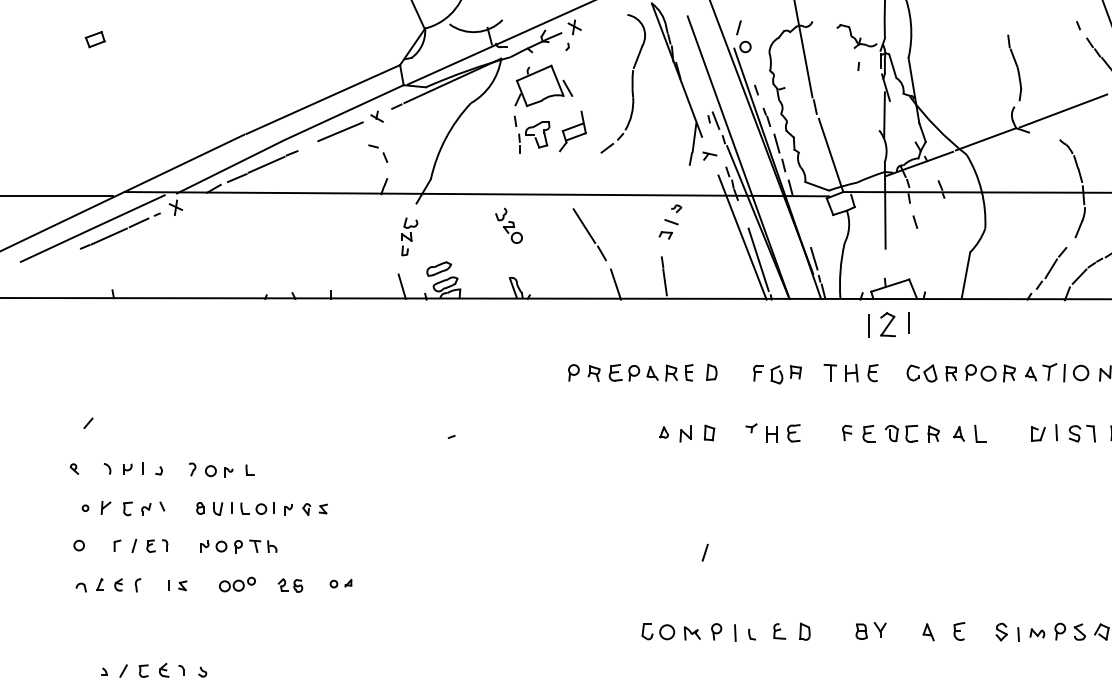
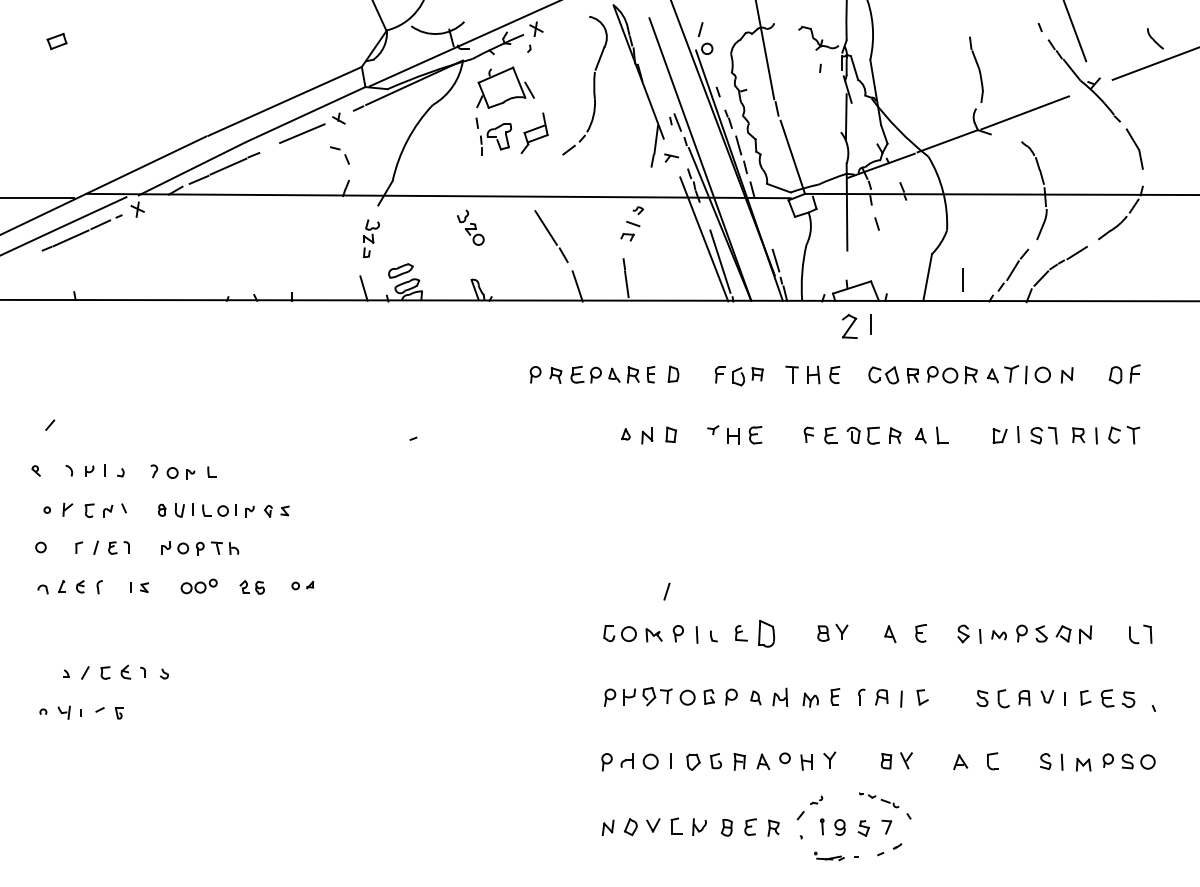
line: (868, 325) -> (962, 279), moved
line: (704, 552) -> (666, 591), moved
part: (804, 631) -> (766, 633), size x1.6

